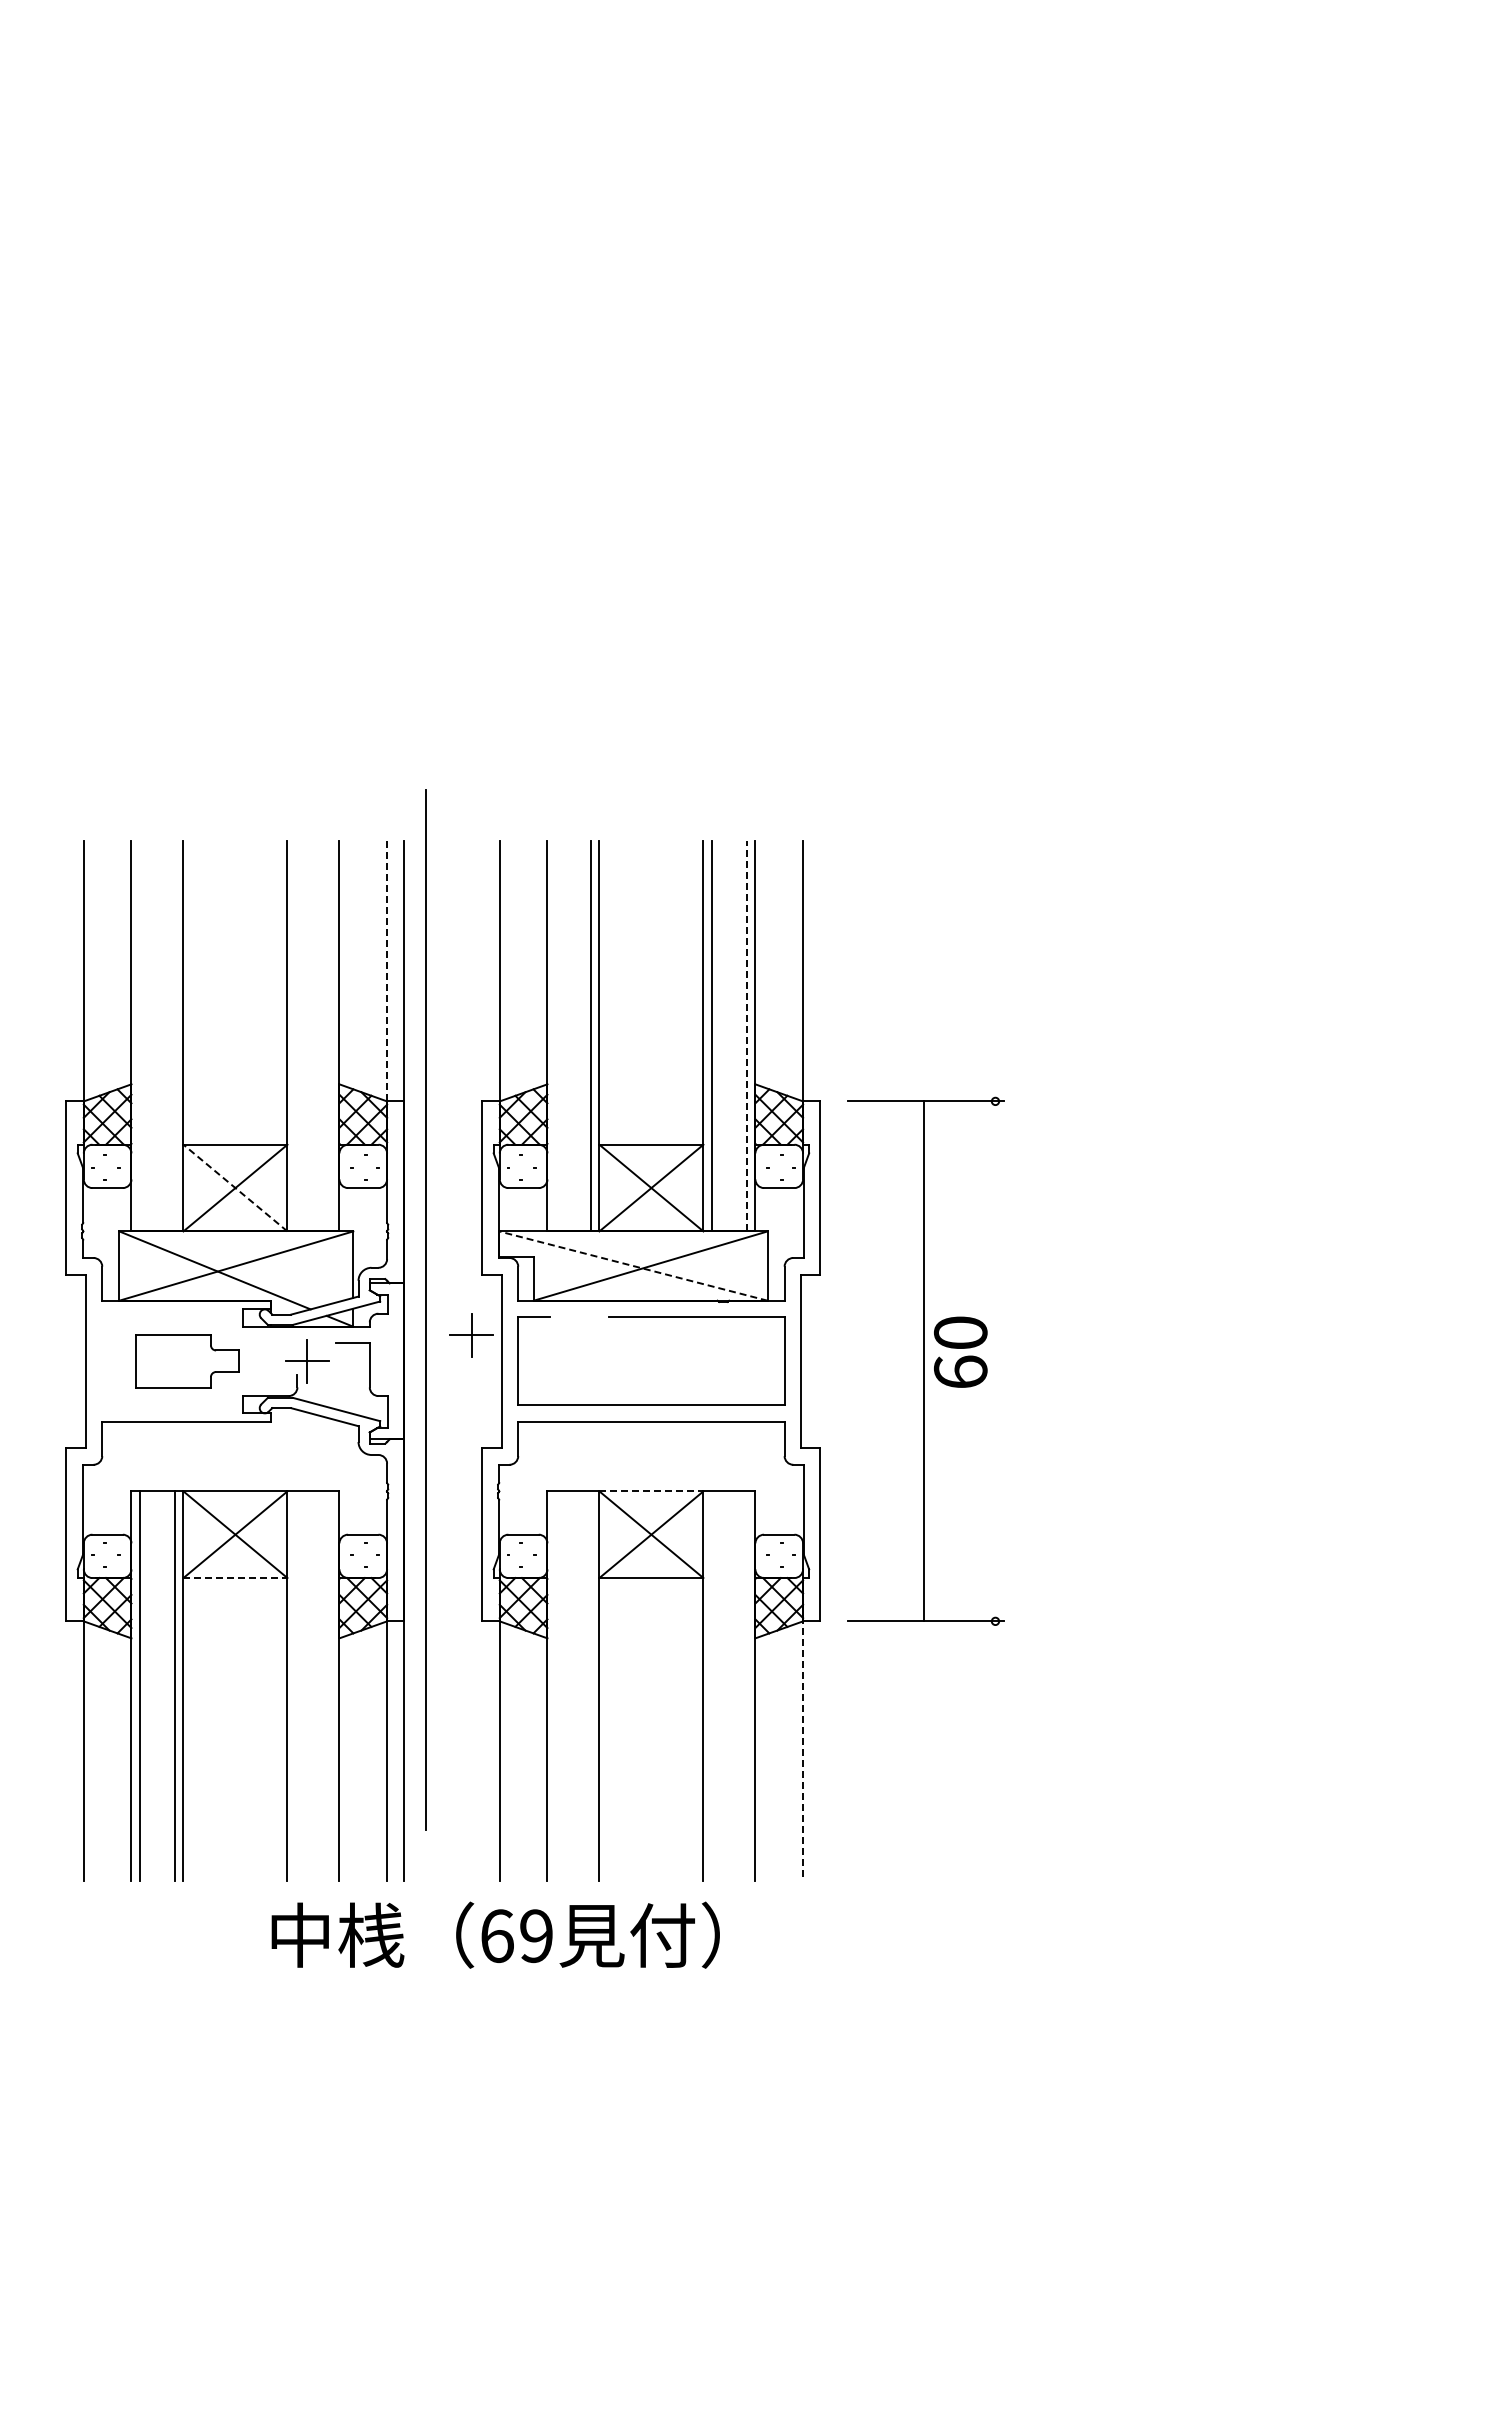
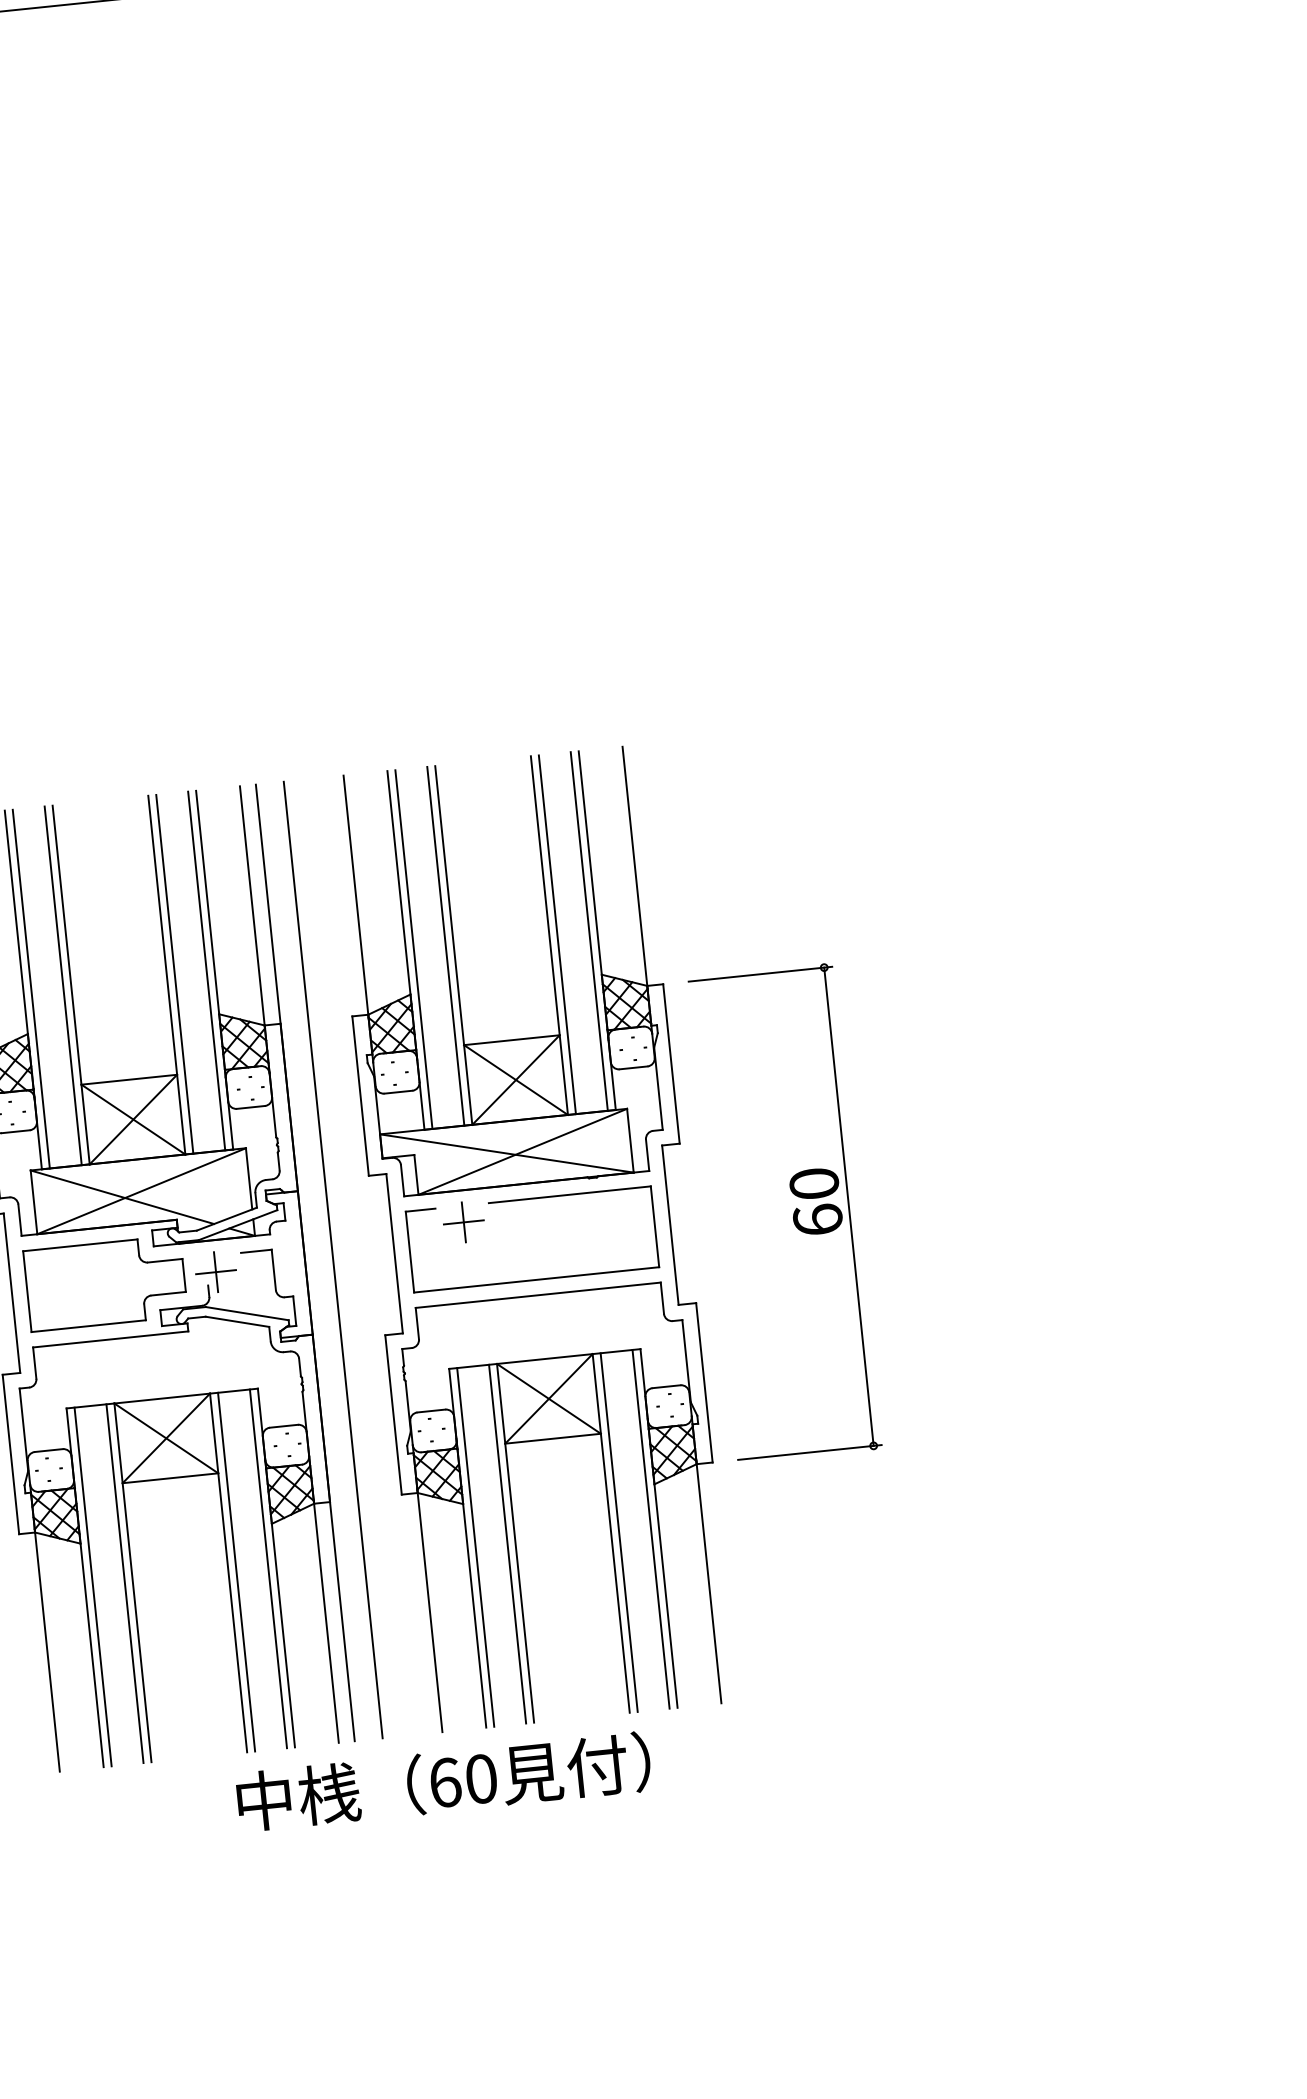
line: (387, 974) -> (252, 908), dashed -> solid
line: (140, 1036) -> (31, 989), added
line: (174, 1036) -> (62, 985), added
line: (296, 1036) -> (175, 974), added
line: (330, 1036) -> (206, 971), added
line: (556, 1036) -> (414, 949), added
line: (746, 1036) -> (589, 931), dashed -> solid
line: (235, 1188) -> (133, 1119), dashed -> solid
line: (633, 1266) -> (506, 1153), dashed -> solid
line: (425, 1309) -> (332, 1259), moved
part: (471, 1335) -> (463, 1222), moved
part: (187, 1360) -> (105, 1282), size x1.67
line: (924, 1361) -> (848, 1206), moved
line: (651, 1491) -> (544, 1359), dashed -> solid
line: (235, 1578) -> (170, 1478), dashed -> solid
line: (296, 1686) -> (236, 1572), added
line: (330, 1686) -> (268, 1569), added
line: (556, 1686) -> (476, 1547), added
line: (590, 1686) -> (507, 1544), added
line: (712, 1686) -> (619, 1532), added
line: (746, 1686) -> (650, 1529), added
line: (803, 1749) -> (709, 1581), dashed -> solid
text: (536, 1936) -> (481, 1779), 69 -> 60

